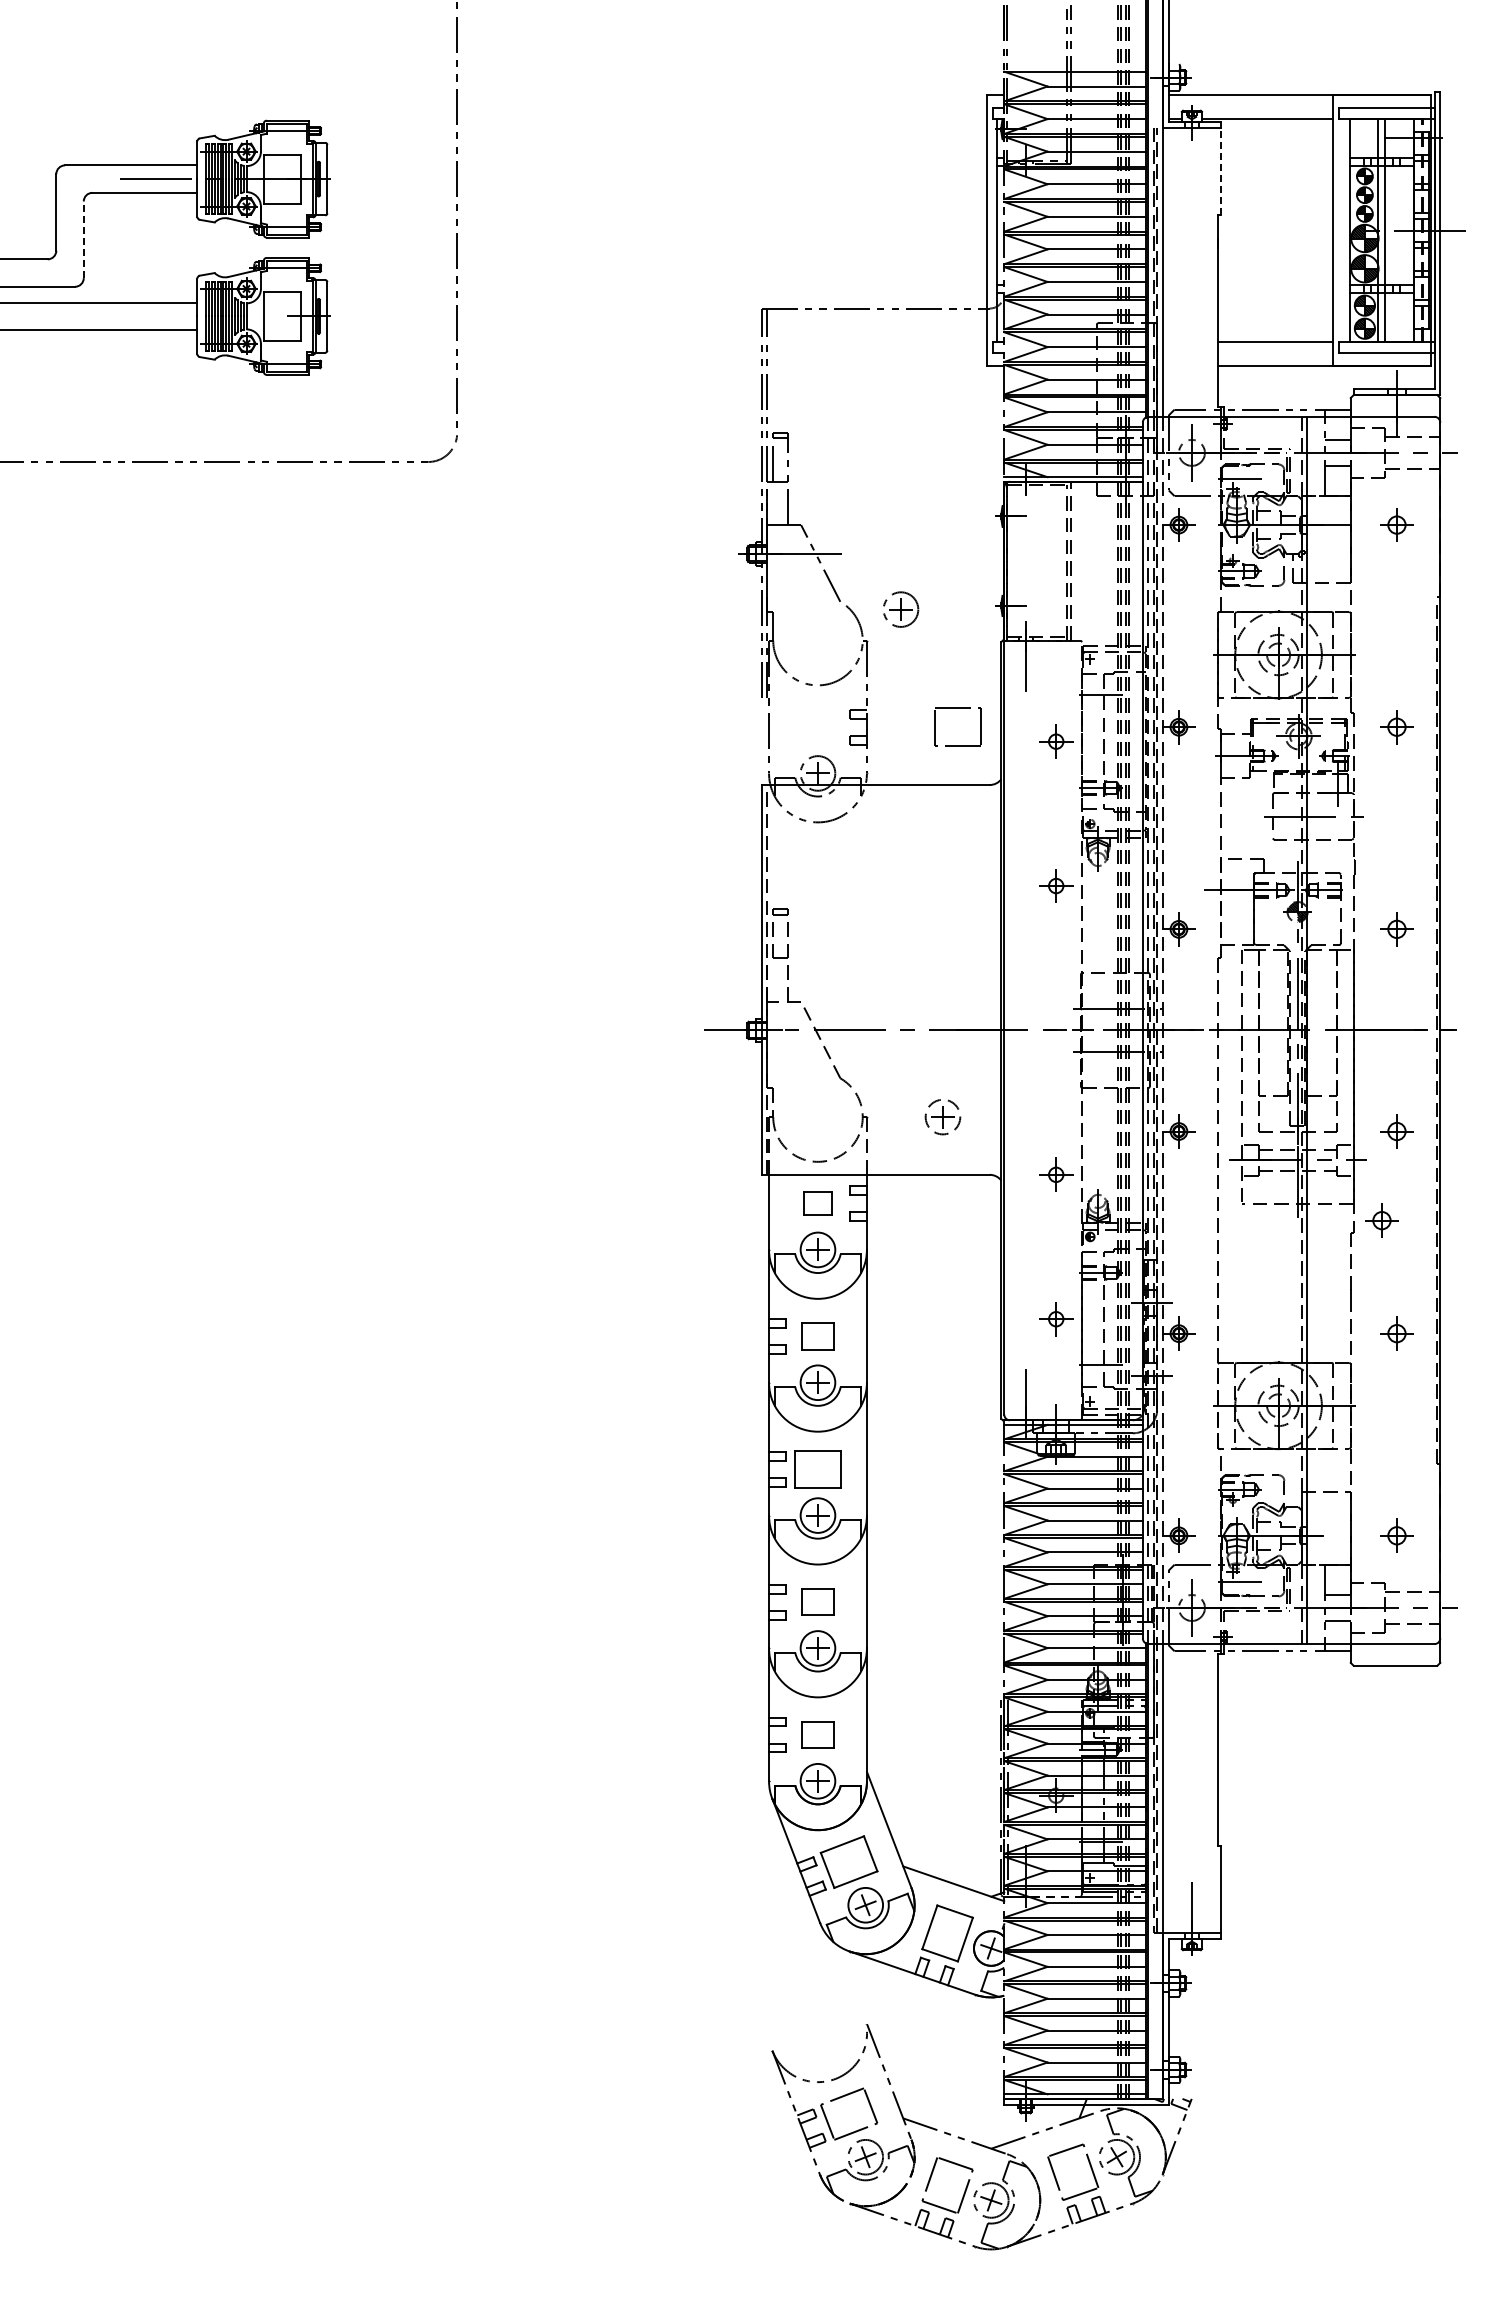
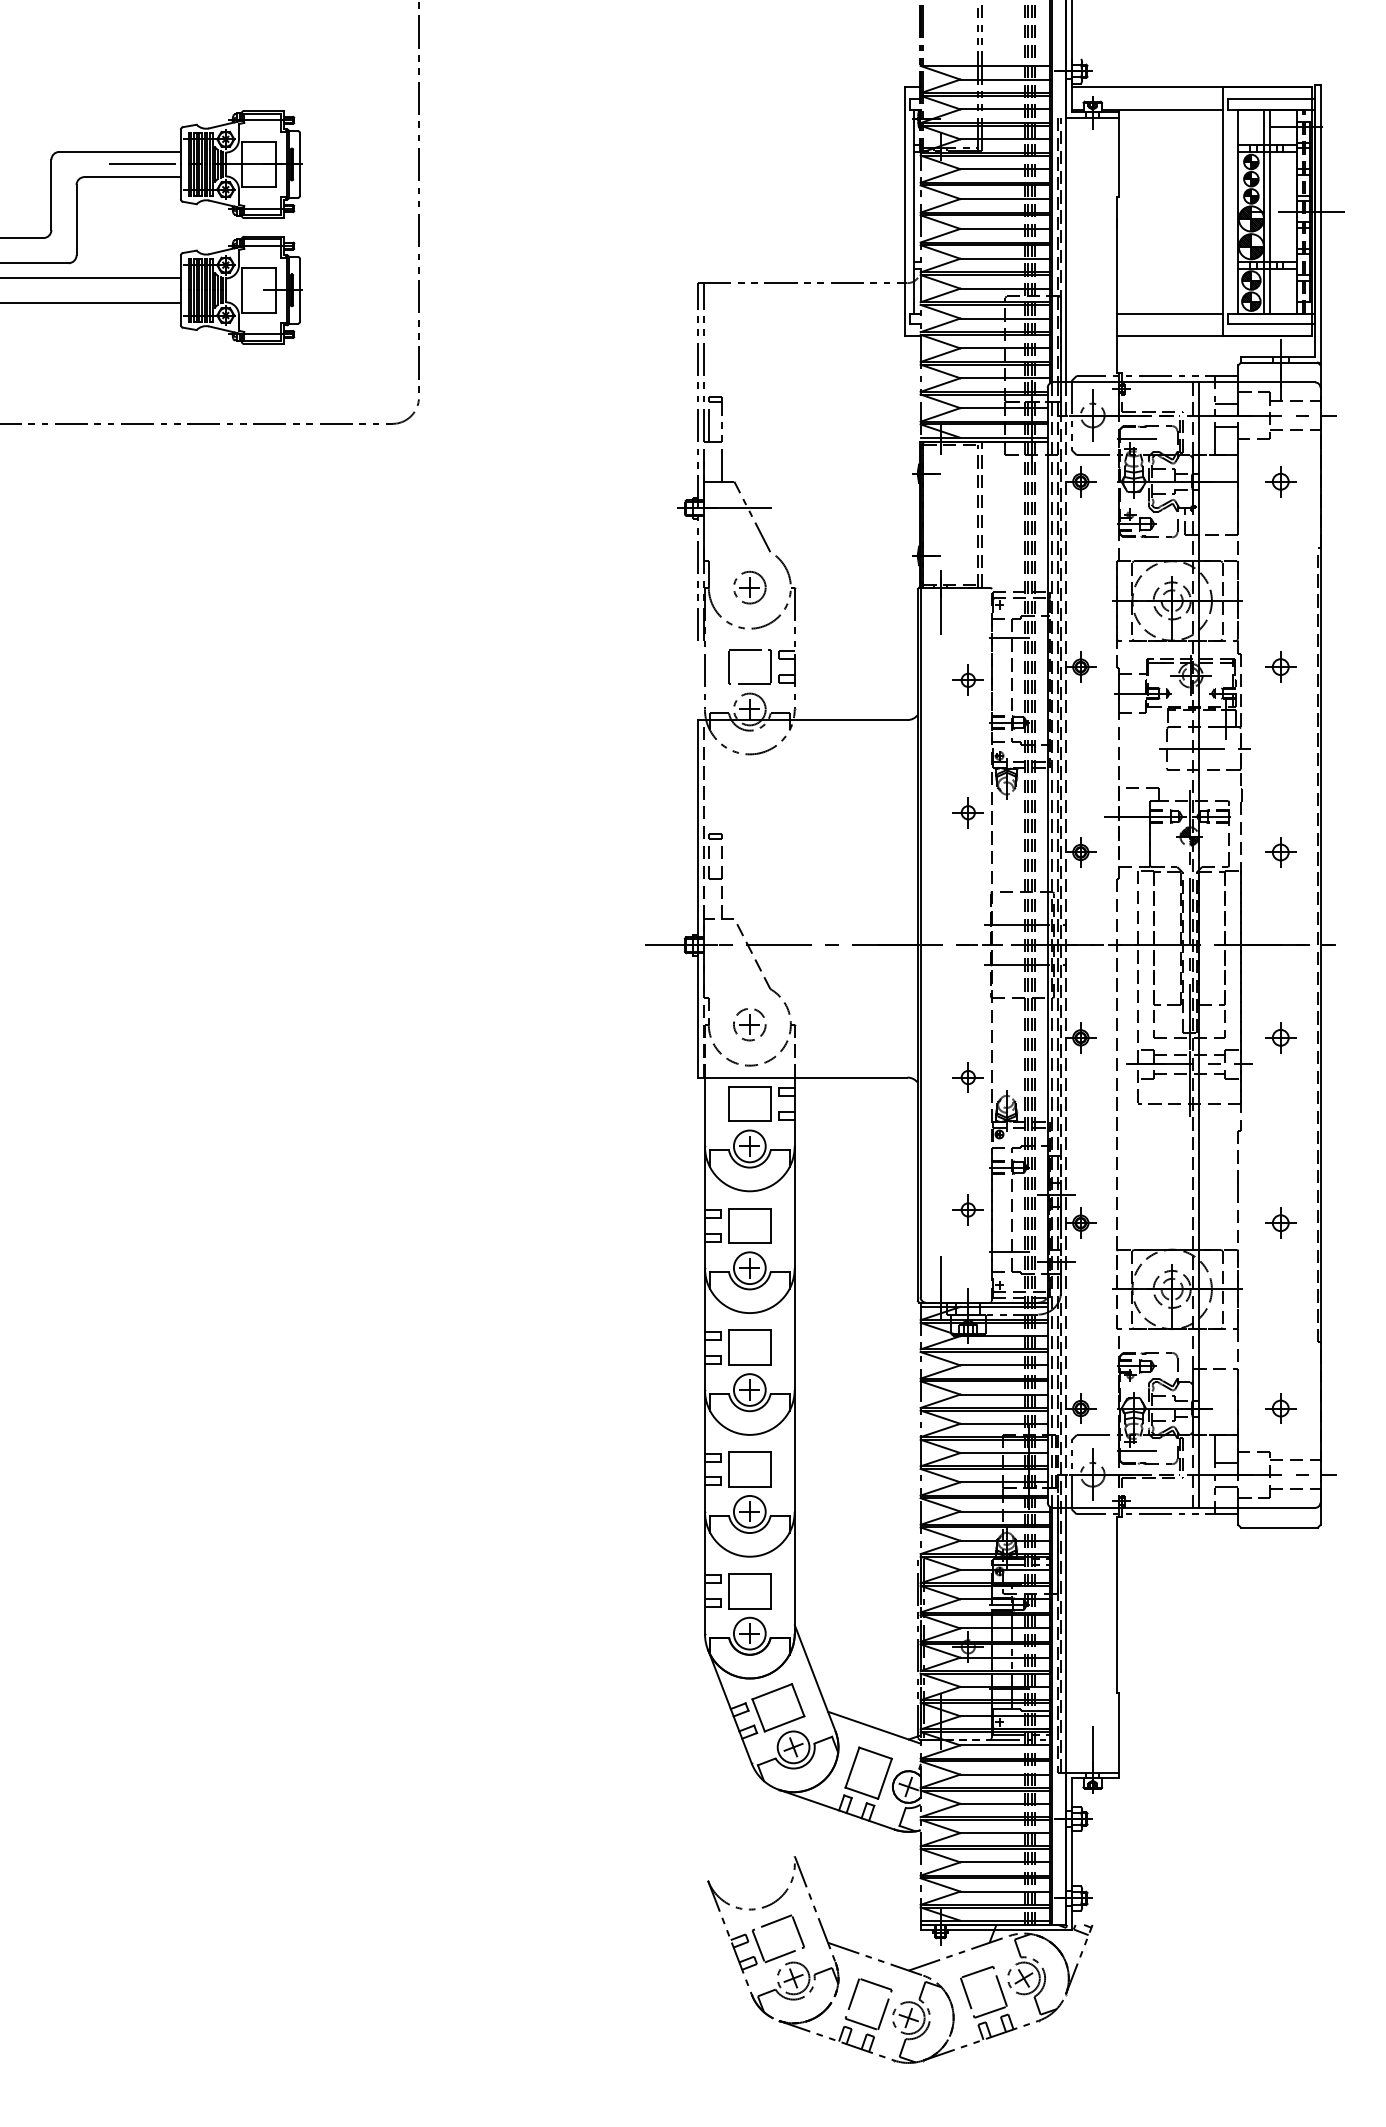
line: (1220, 170) -> (1118, 156), dashed -> solid
line: (83, 239) -> (76, 219), dashed -> solid
part: (901, 609) -> (750, 587), moved
part: (957, 708) -> (749, 649), moved
part: (942, 1117) -> (749, 1024), moved
part: (817, 1203) -> (749, 1103), size x1.67
part: (1381, 1220) -> (1266, 1119), removed
part: (817, 1336) -> (749, 1225), size x1.43
part: (817, 1601) -> (749, 1468), size x1.43
part: (817, 1734) -> (749, 1590), size x1.43

